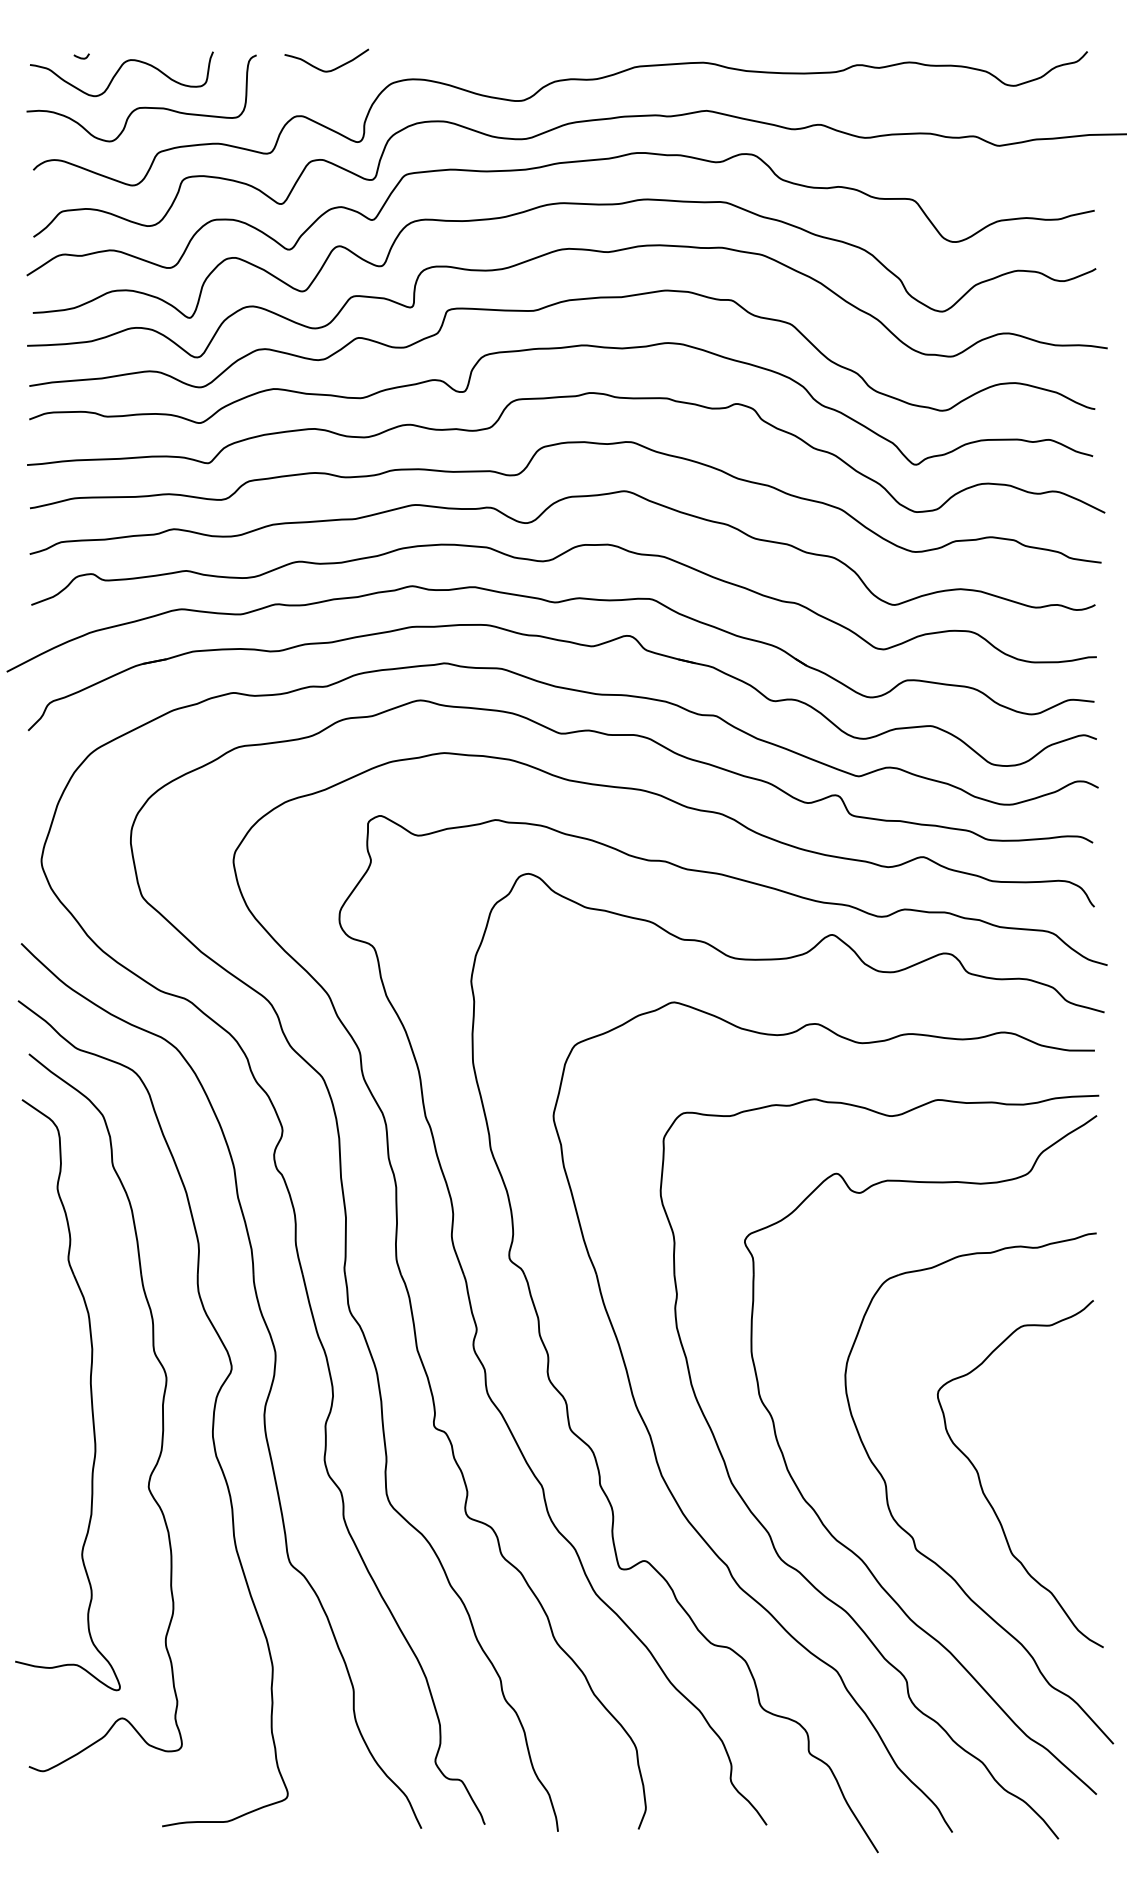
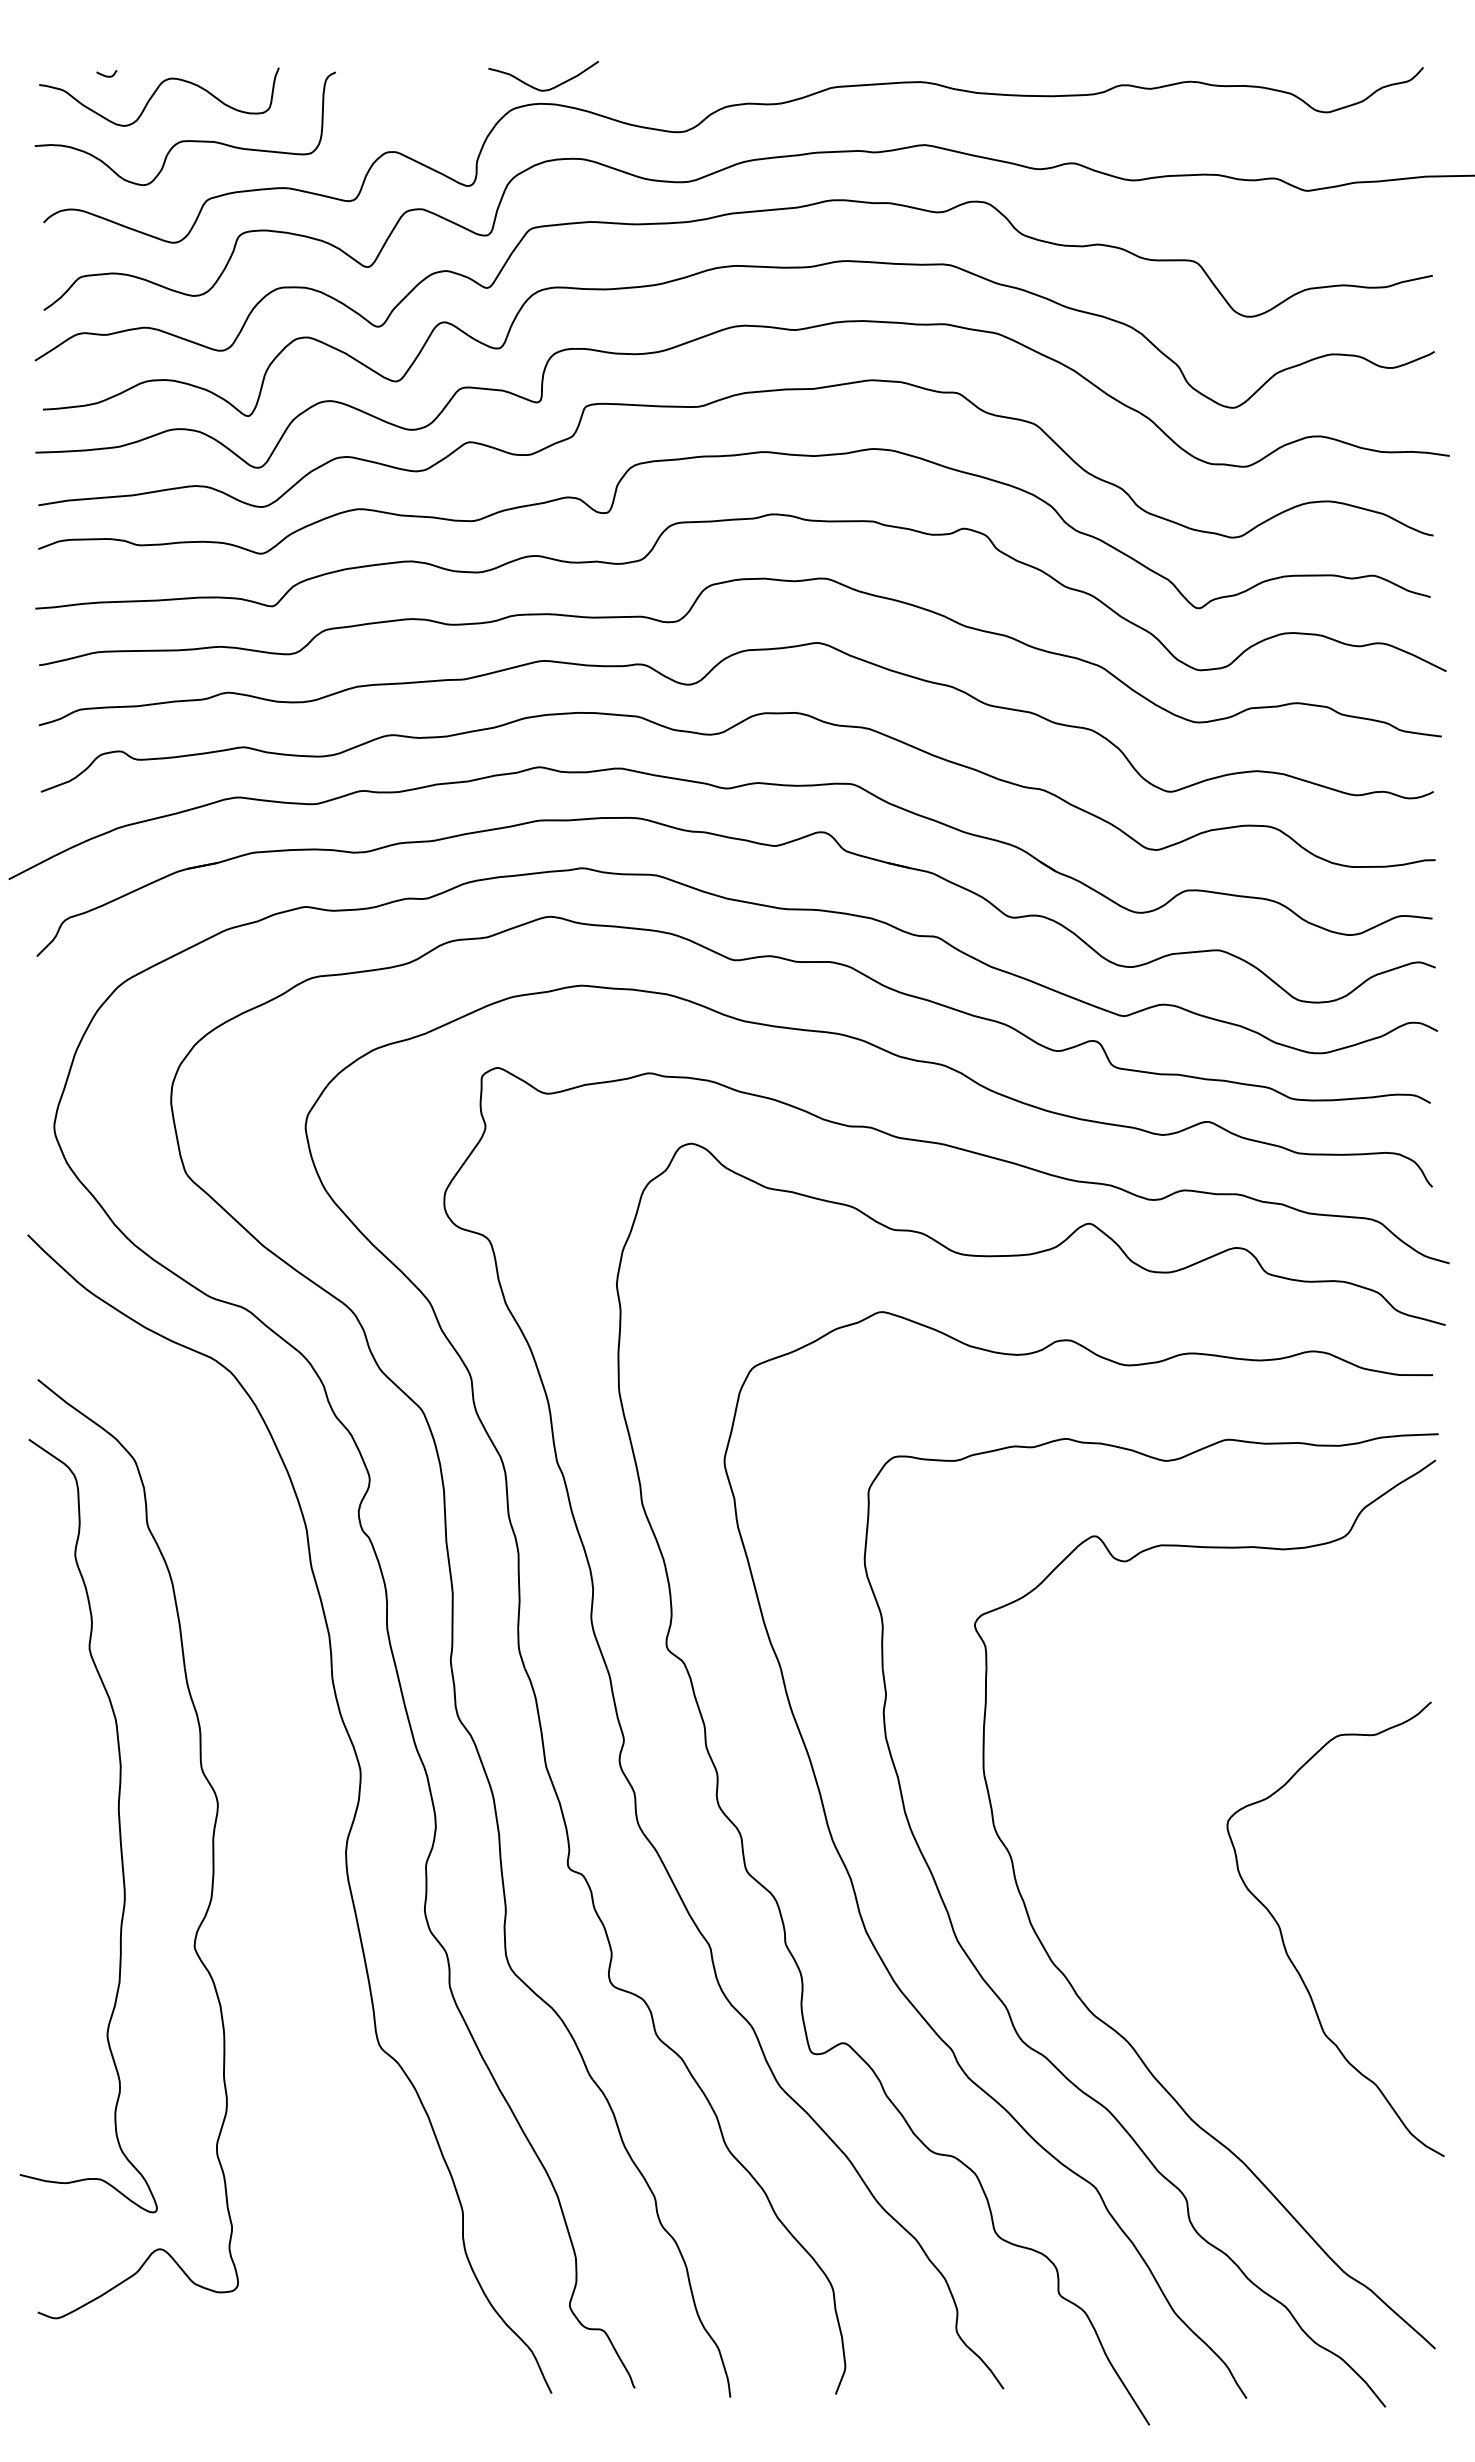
curve: (322, 69) -> (538, 88), moved
part: (212, 1416) -> (278, 1853), removed
part: (913, 1537) -> (1195, 2012), removed

